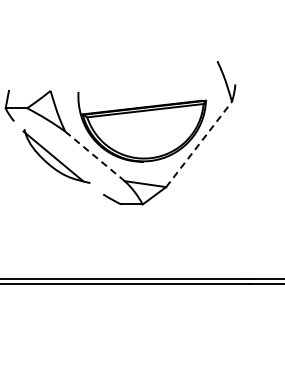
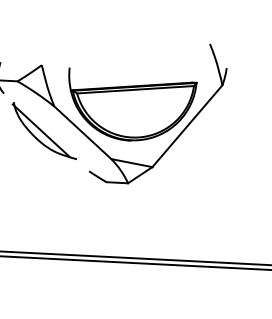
line: (199, 144) -> (187, 126), dashed -> solid
line: (95, 156) -> (83, 132), dashed -> solid

